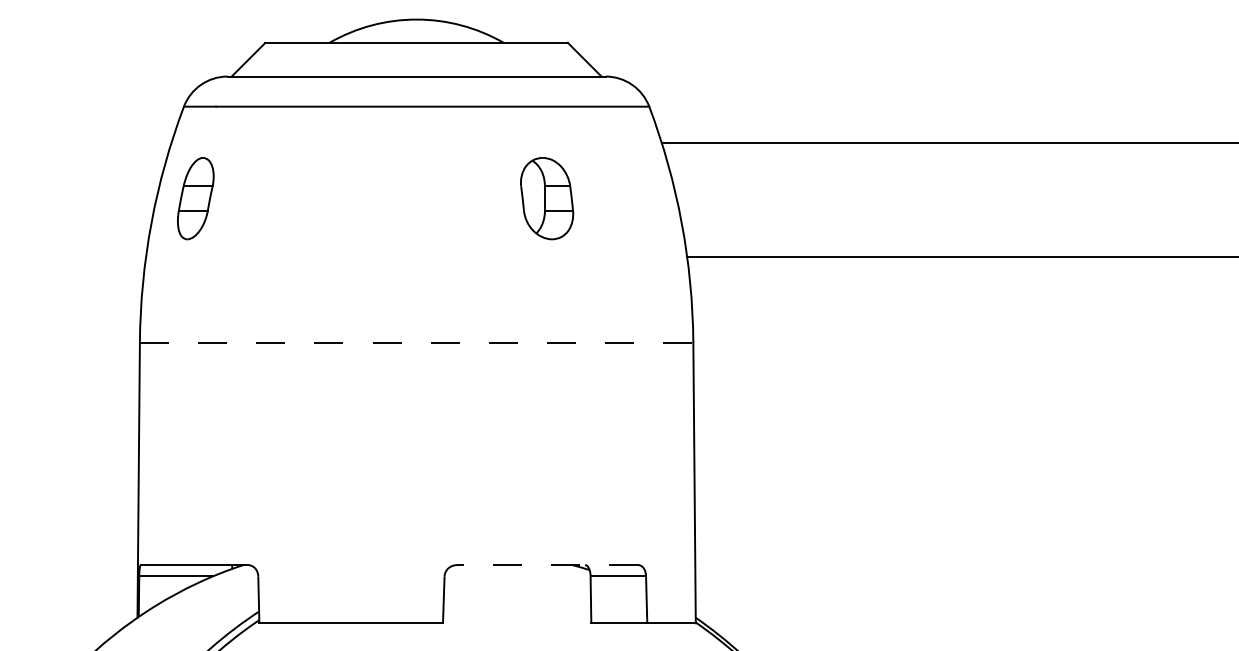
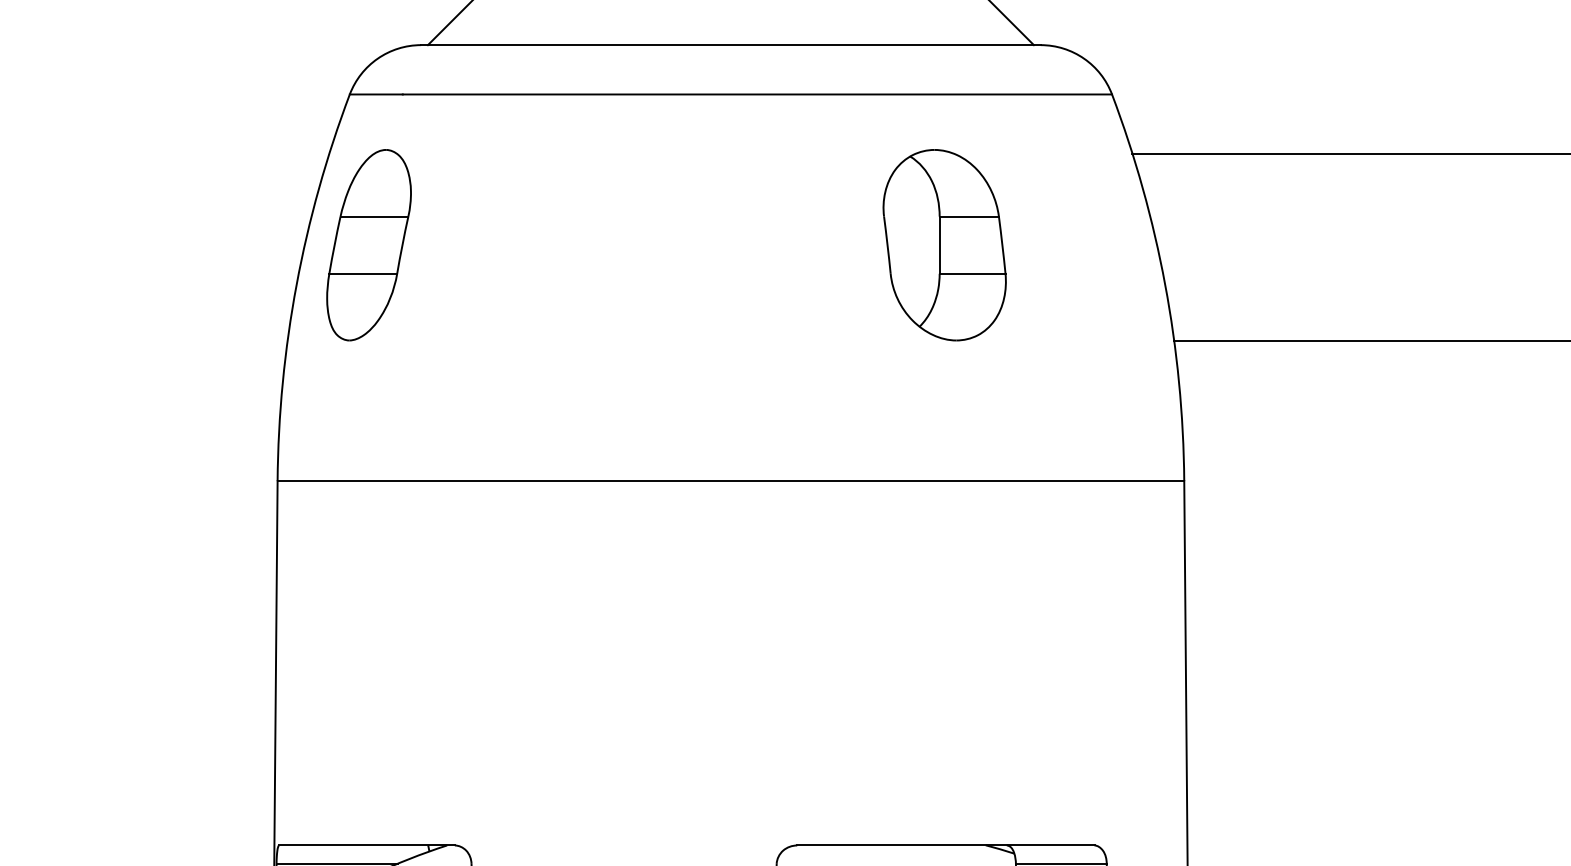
part: (195, 198) -> (368, 244), size x1.43
part: (546, 198) -> (943, 244), size x1.43
line: (416, 342) -> (730, 480), dashed -> solid
line: (547, 565) -> (945, 846), dashed -> solid

